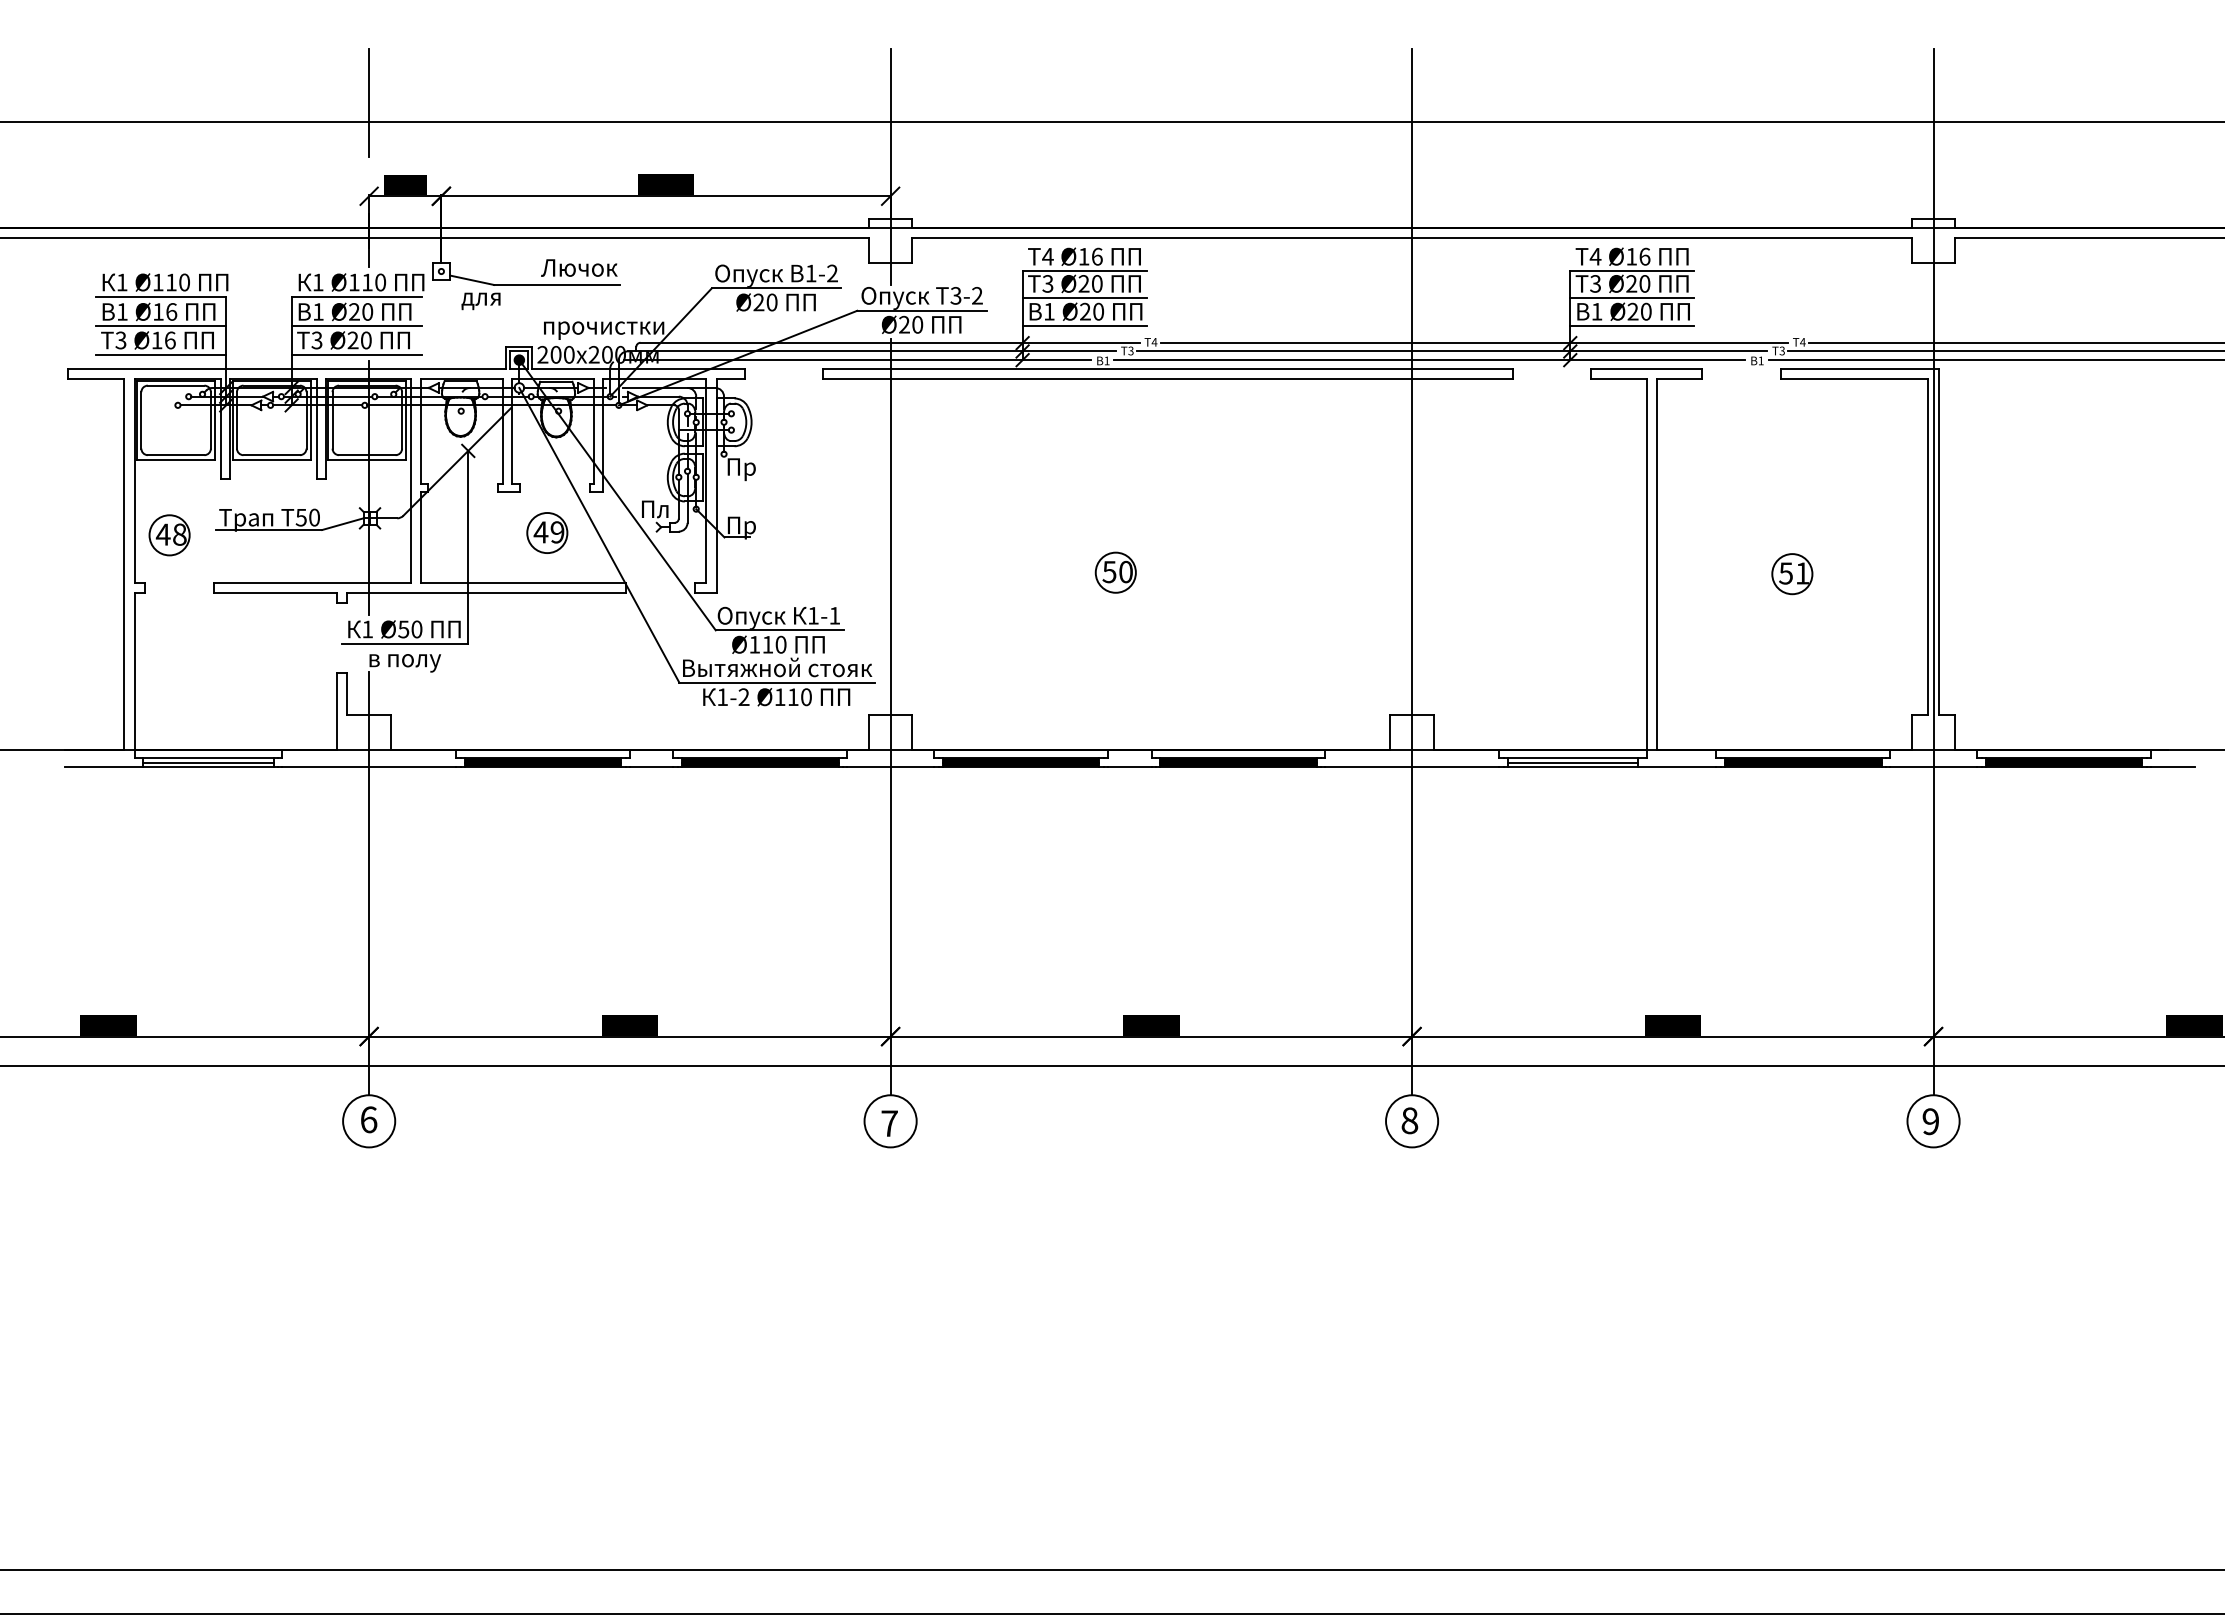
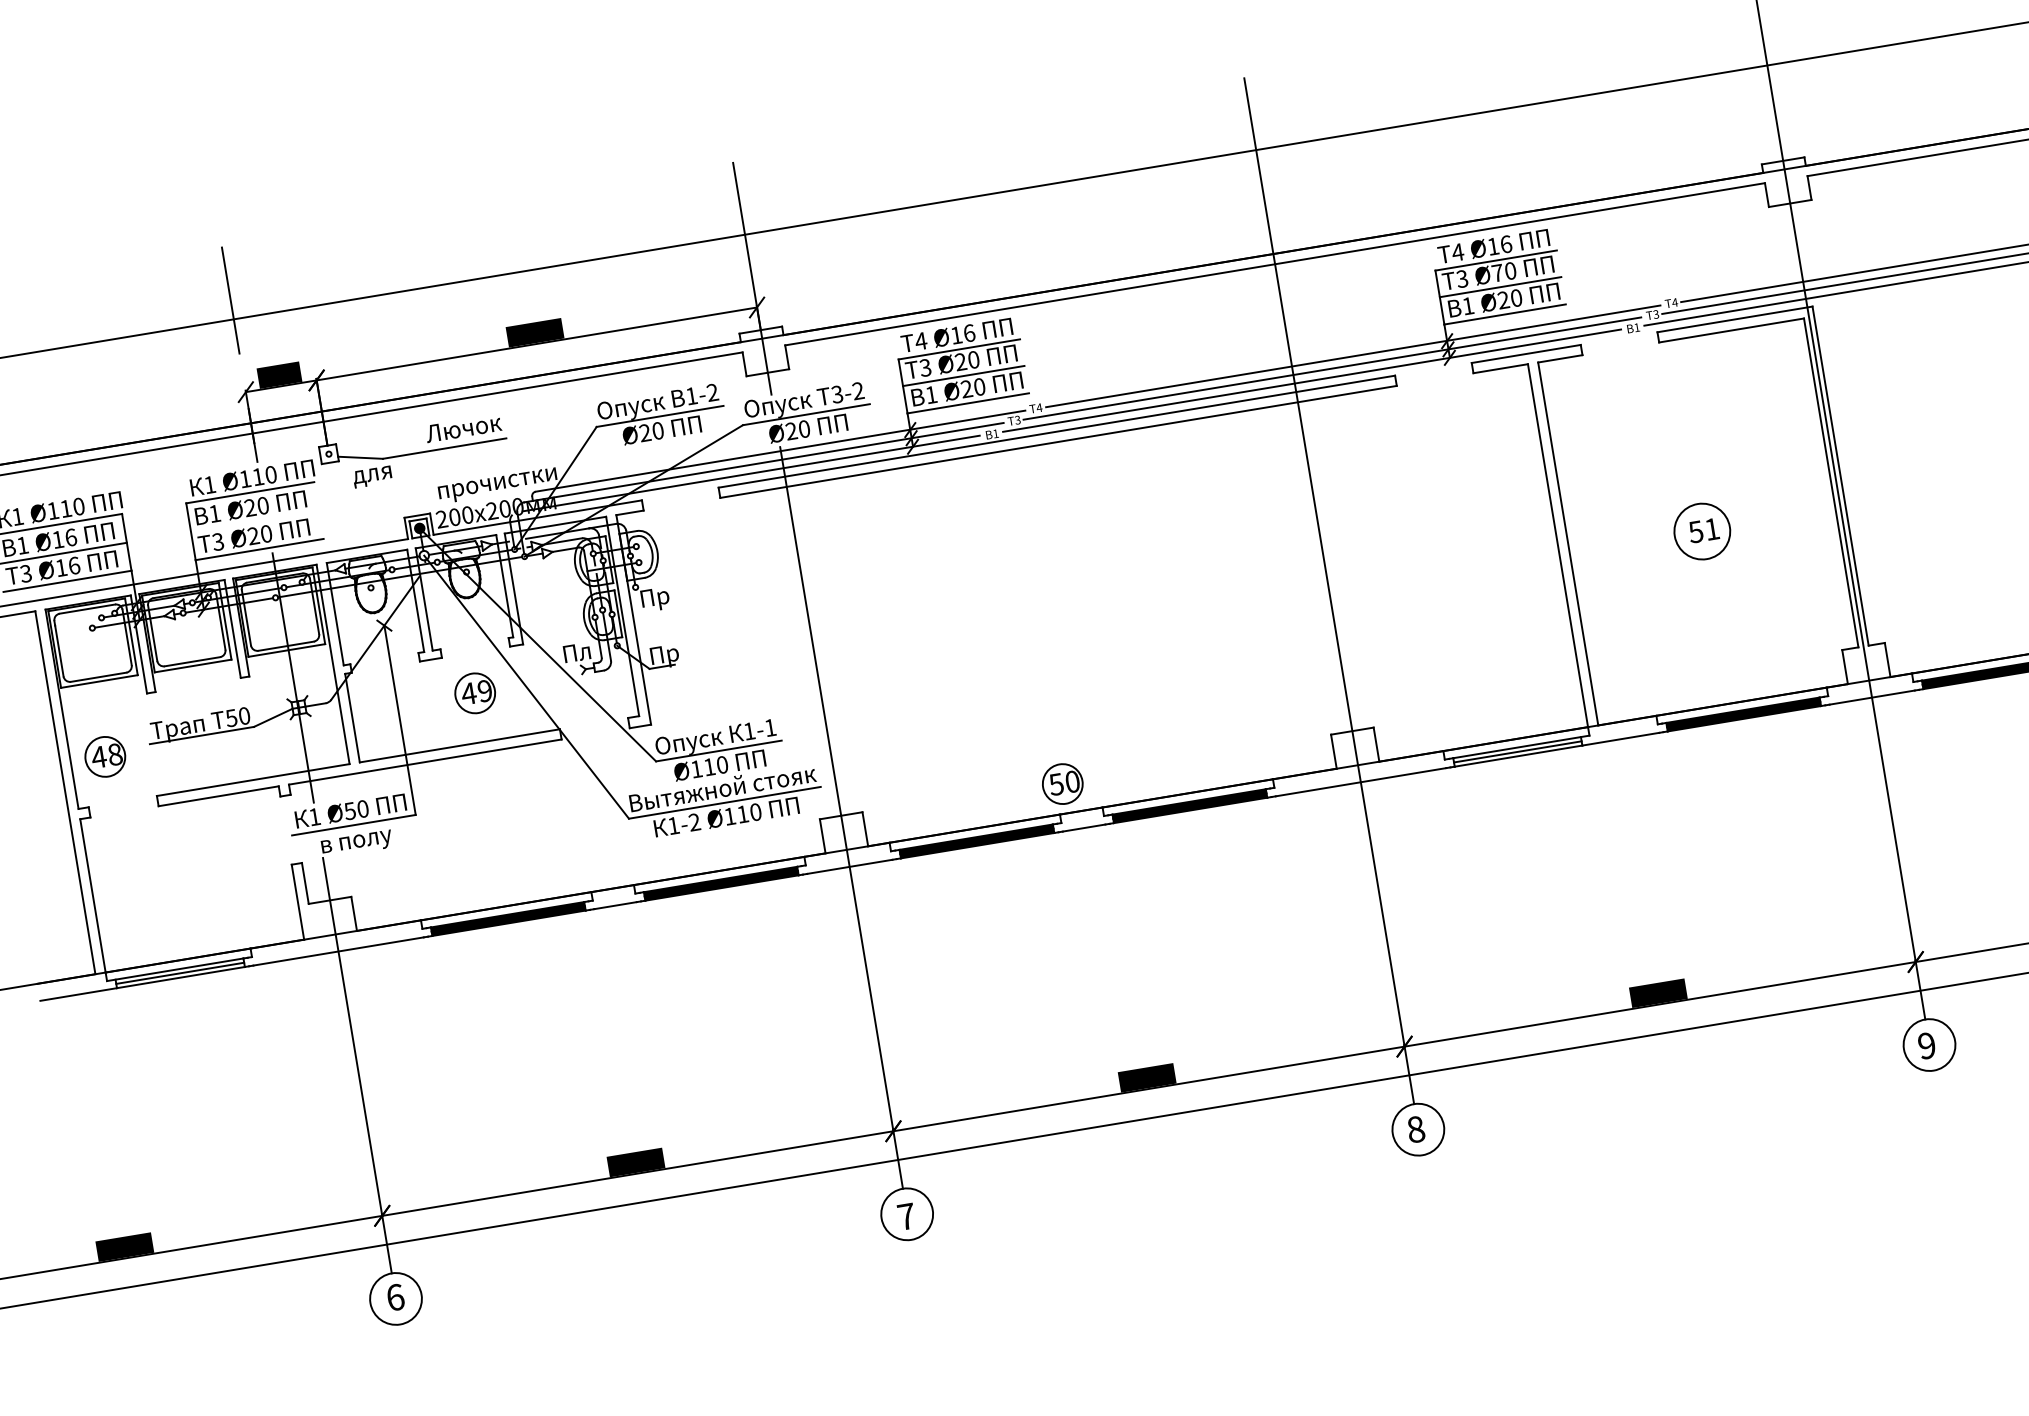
text: (1631, 283) -> (1497, 272), Ø20 -> Ø70
line: (356, 326) -> (254, 521), removed
part: (1115, 572) -> (1062, 783), moved
circle: (1792, 574) -> (1702, 531), size x1.4

